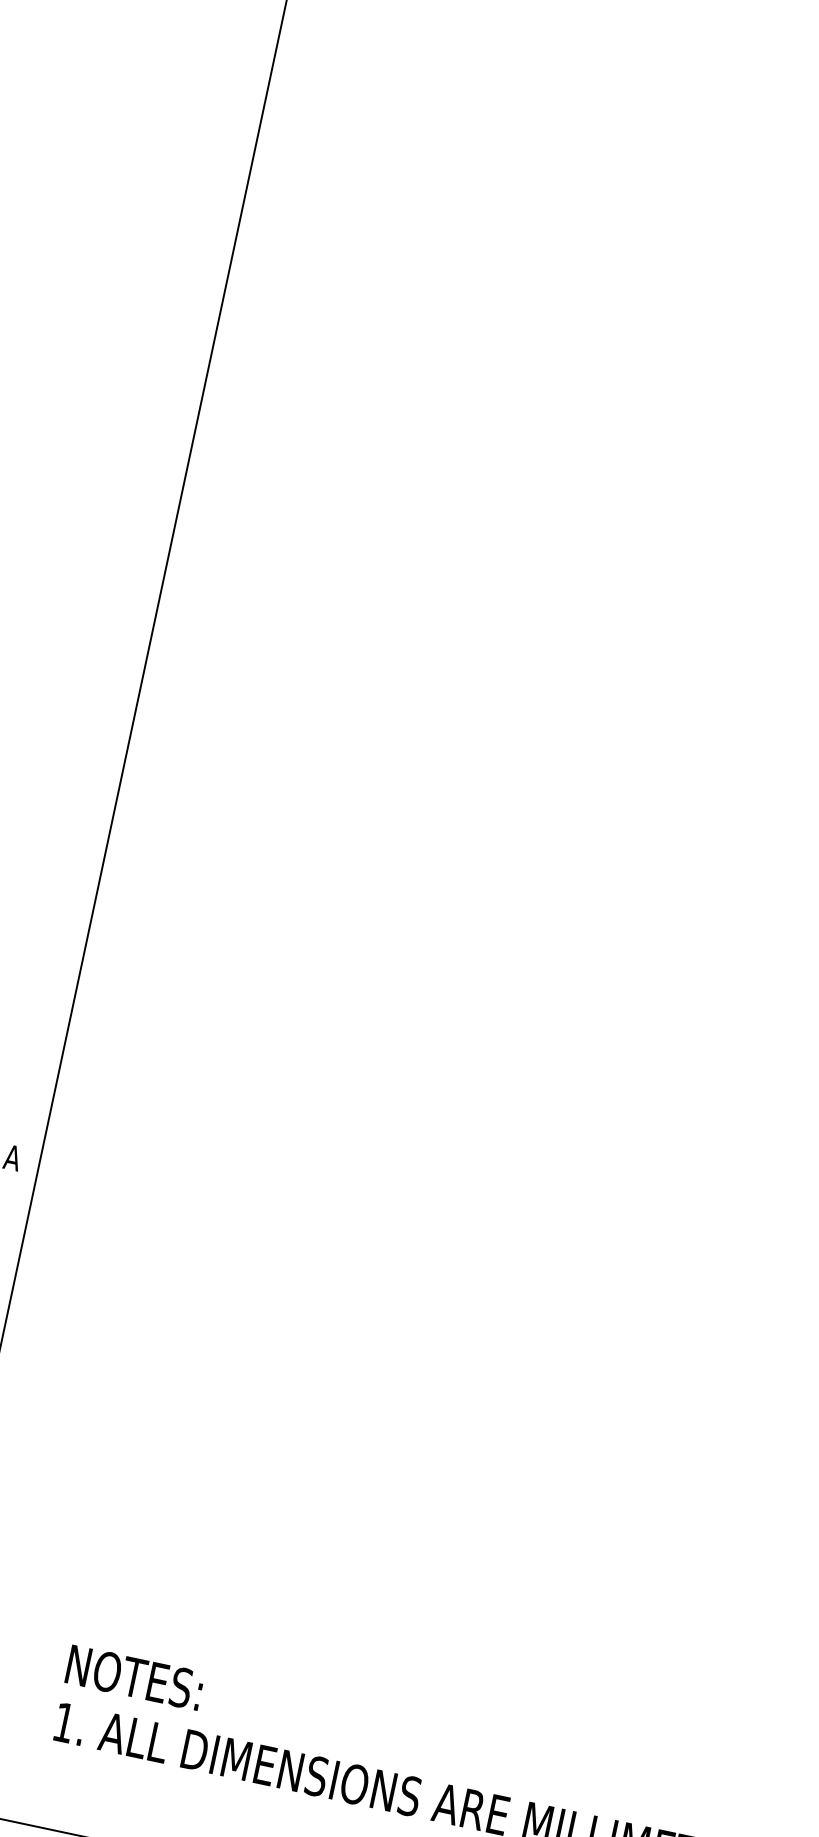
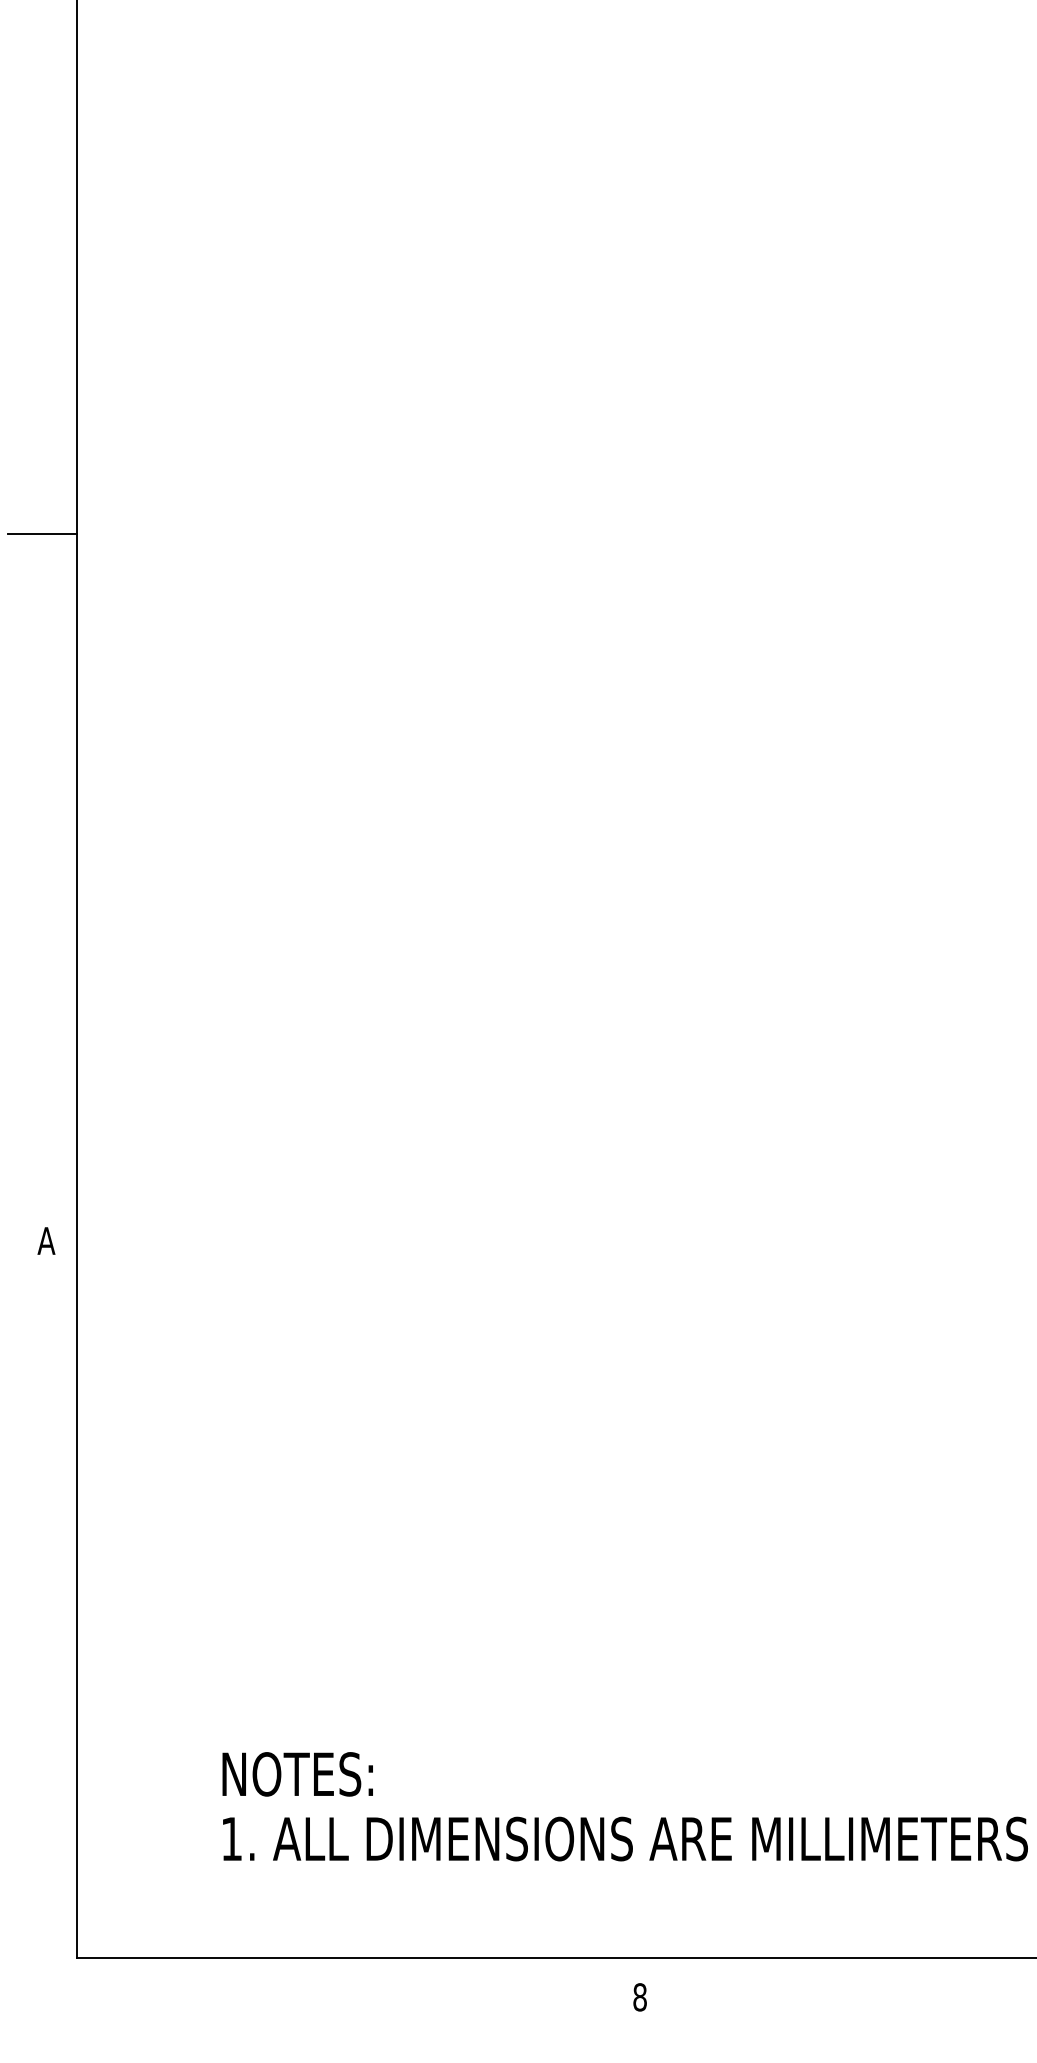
line: (141, 530) -> (41, 534), added

